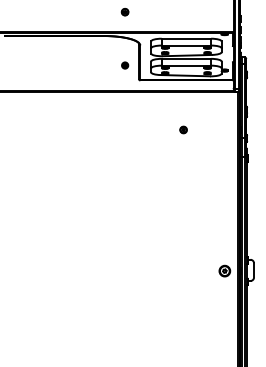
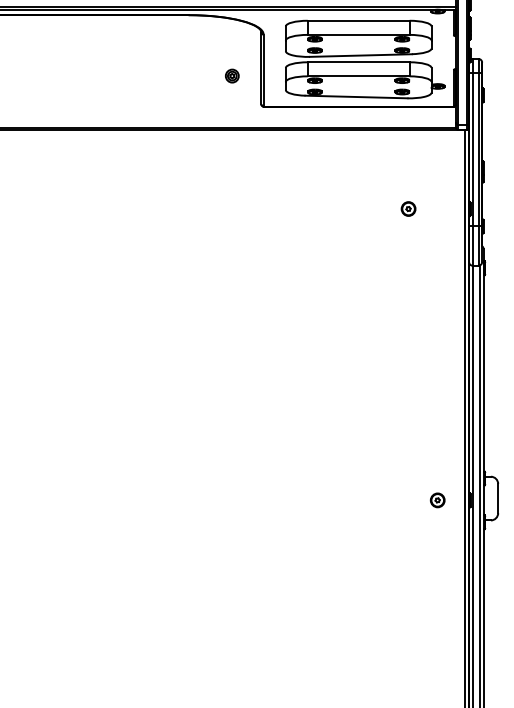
part: (183, 129) -> (408, 207), moved
part: (224, 271) -> (437, 500), size x0.62

